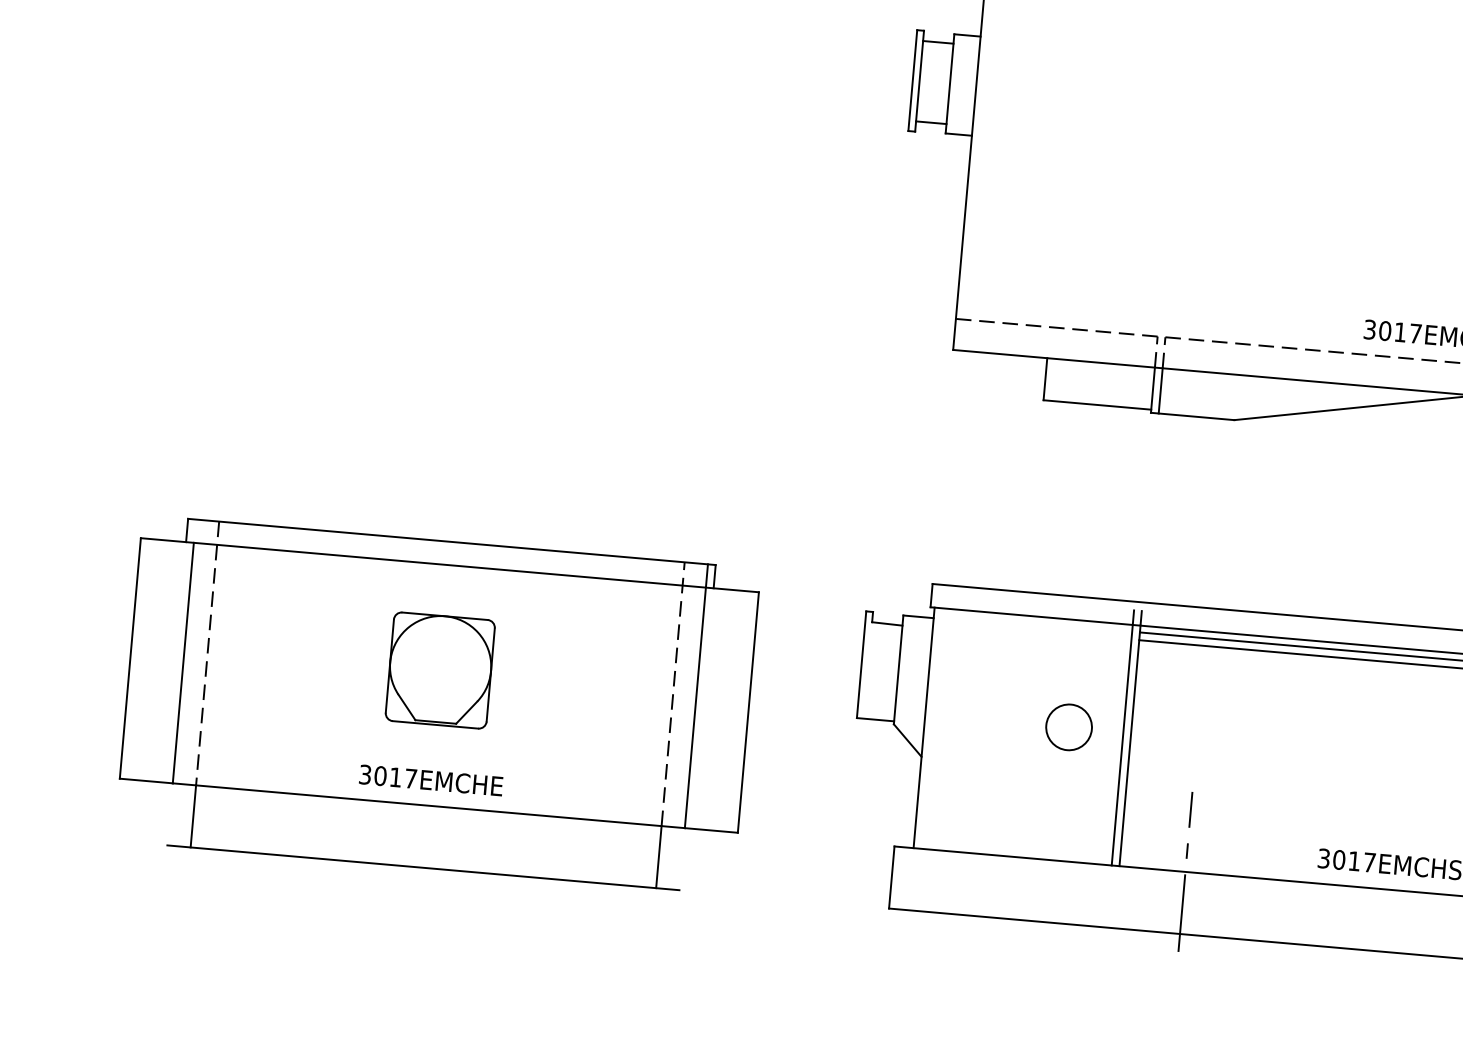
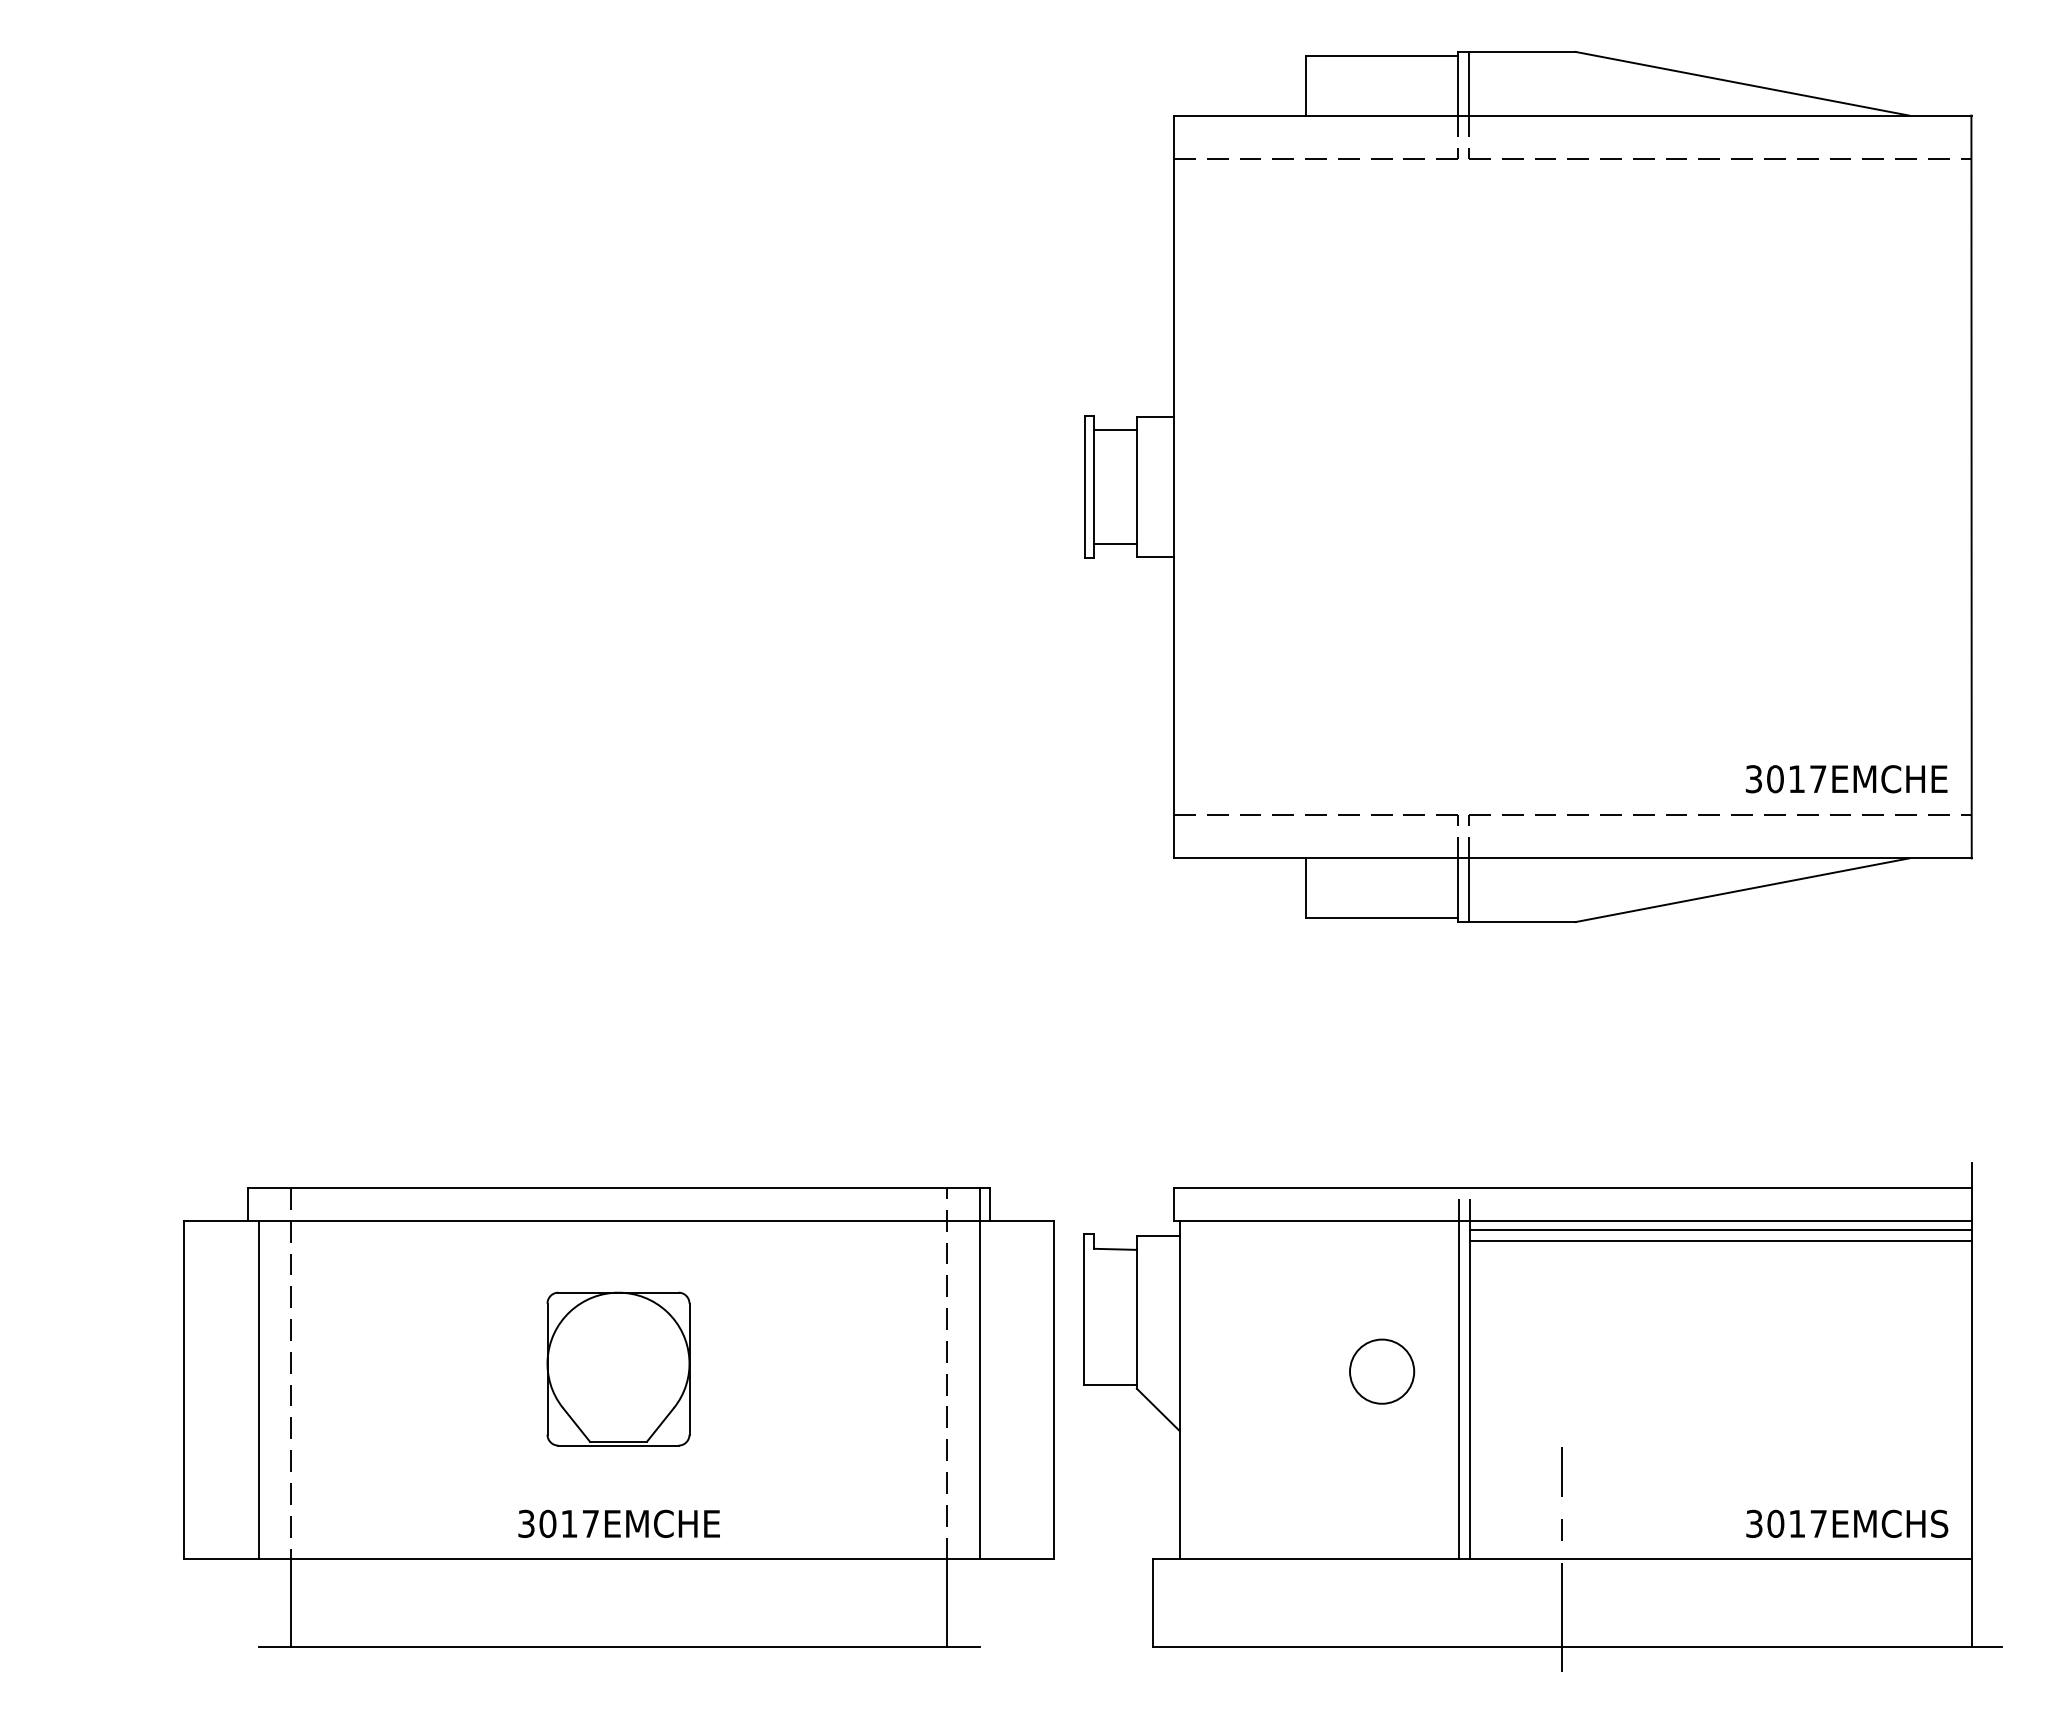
part: (437, 704) -> (618, 1417), moved

